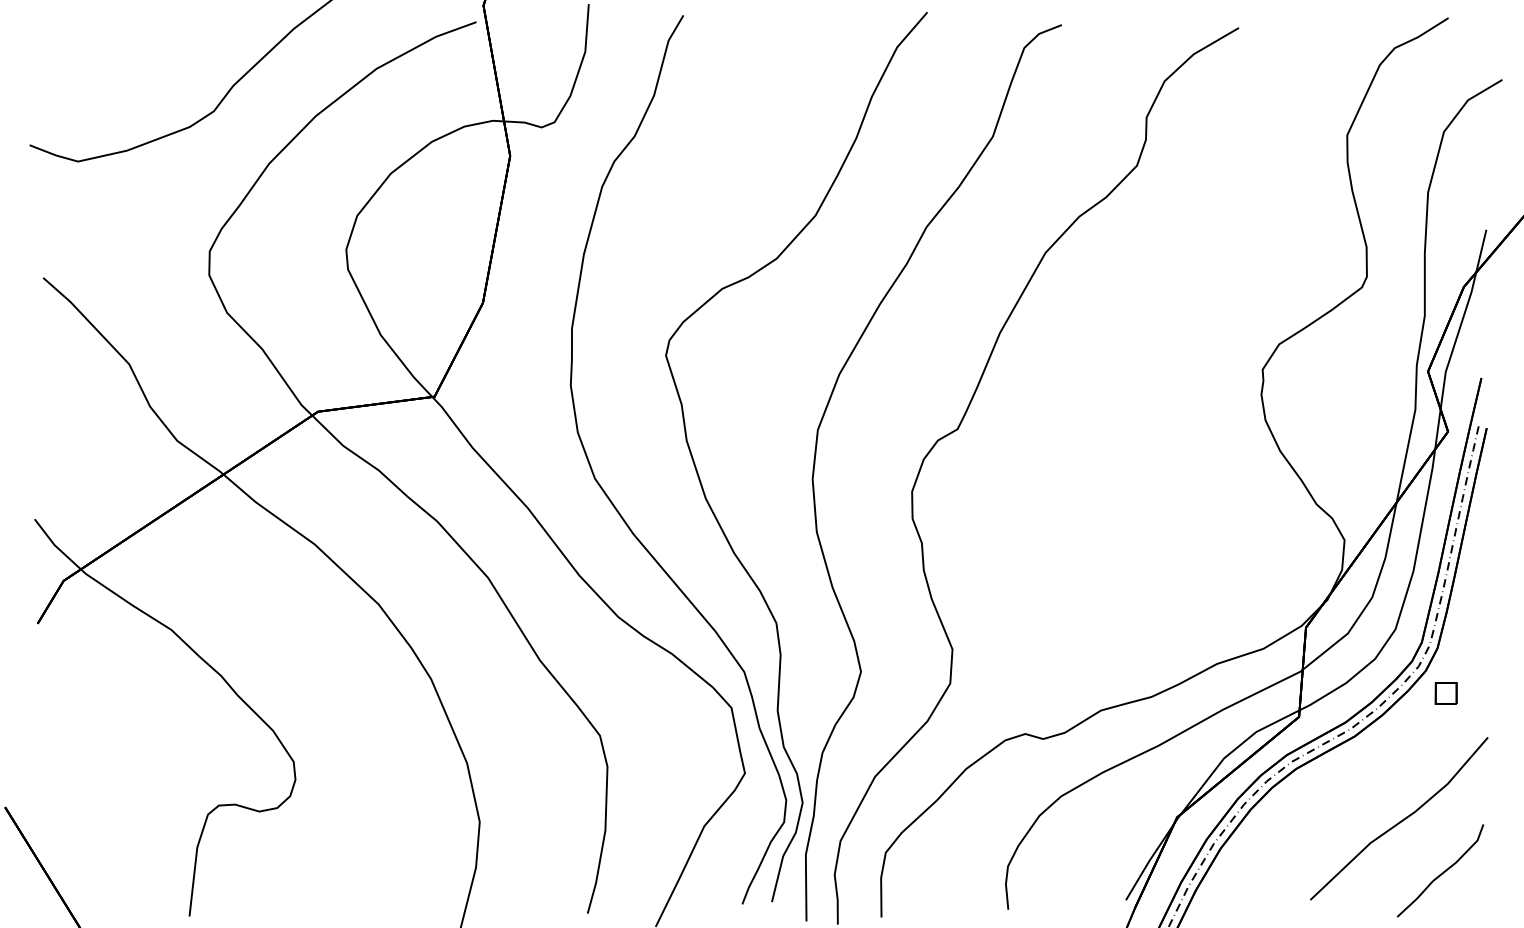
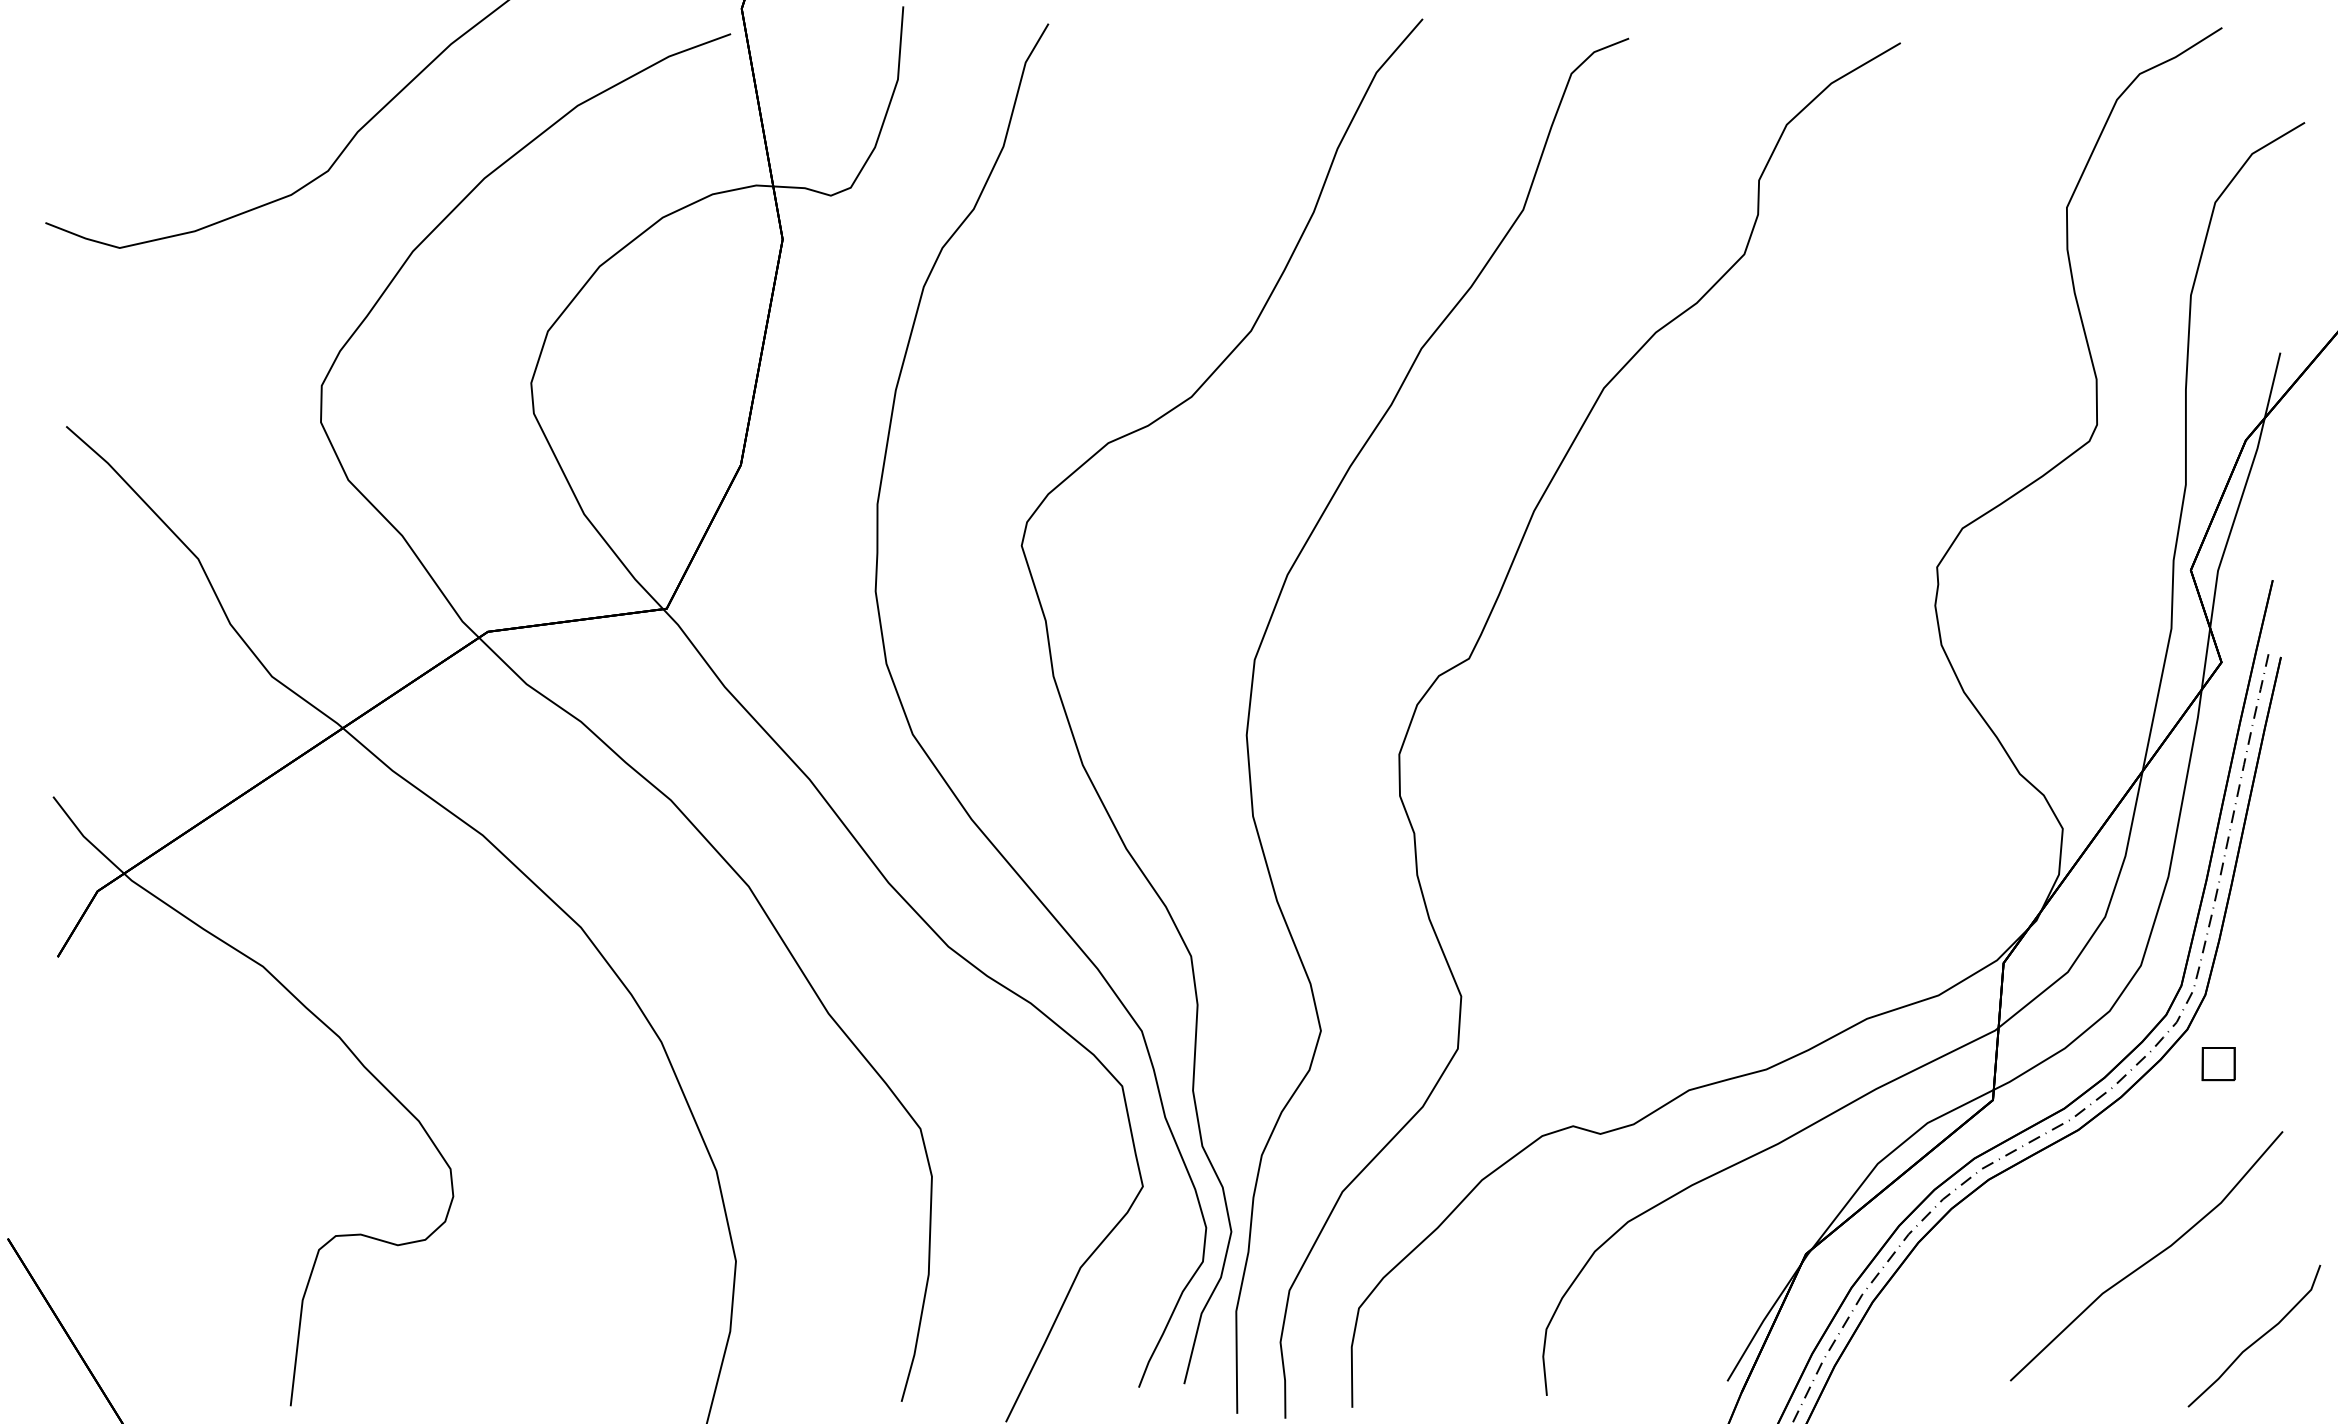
curve: (1442, 872) -> (2257, 1338), moved

